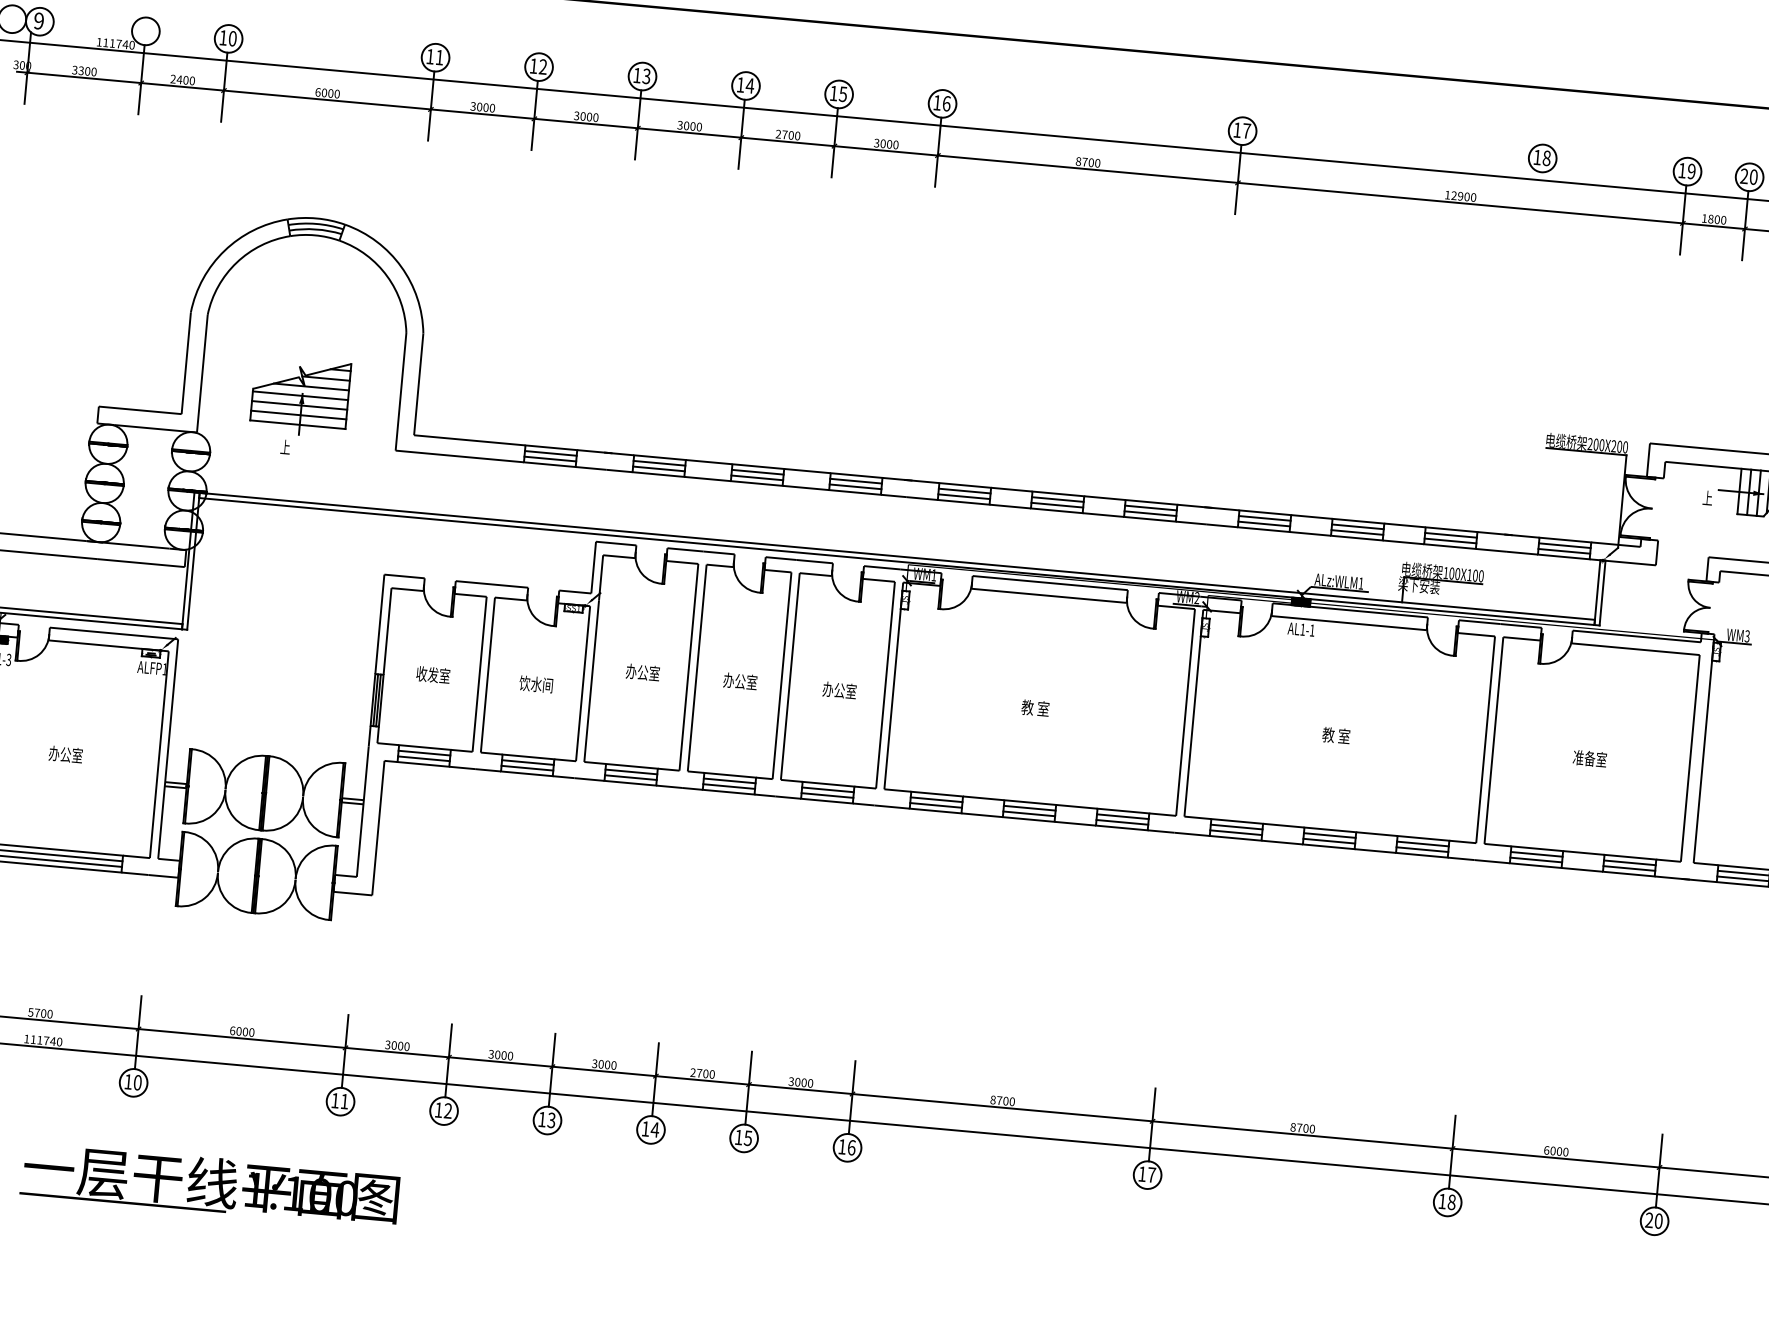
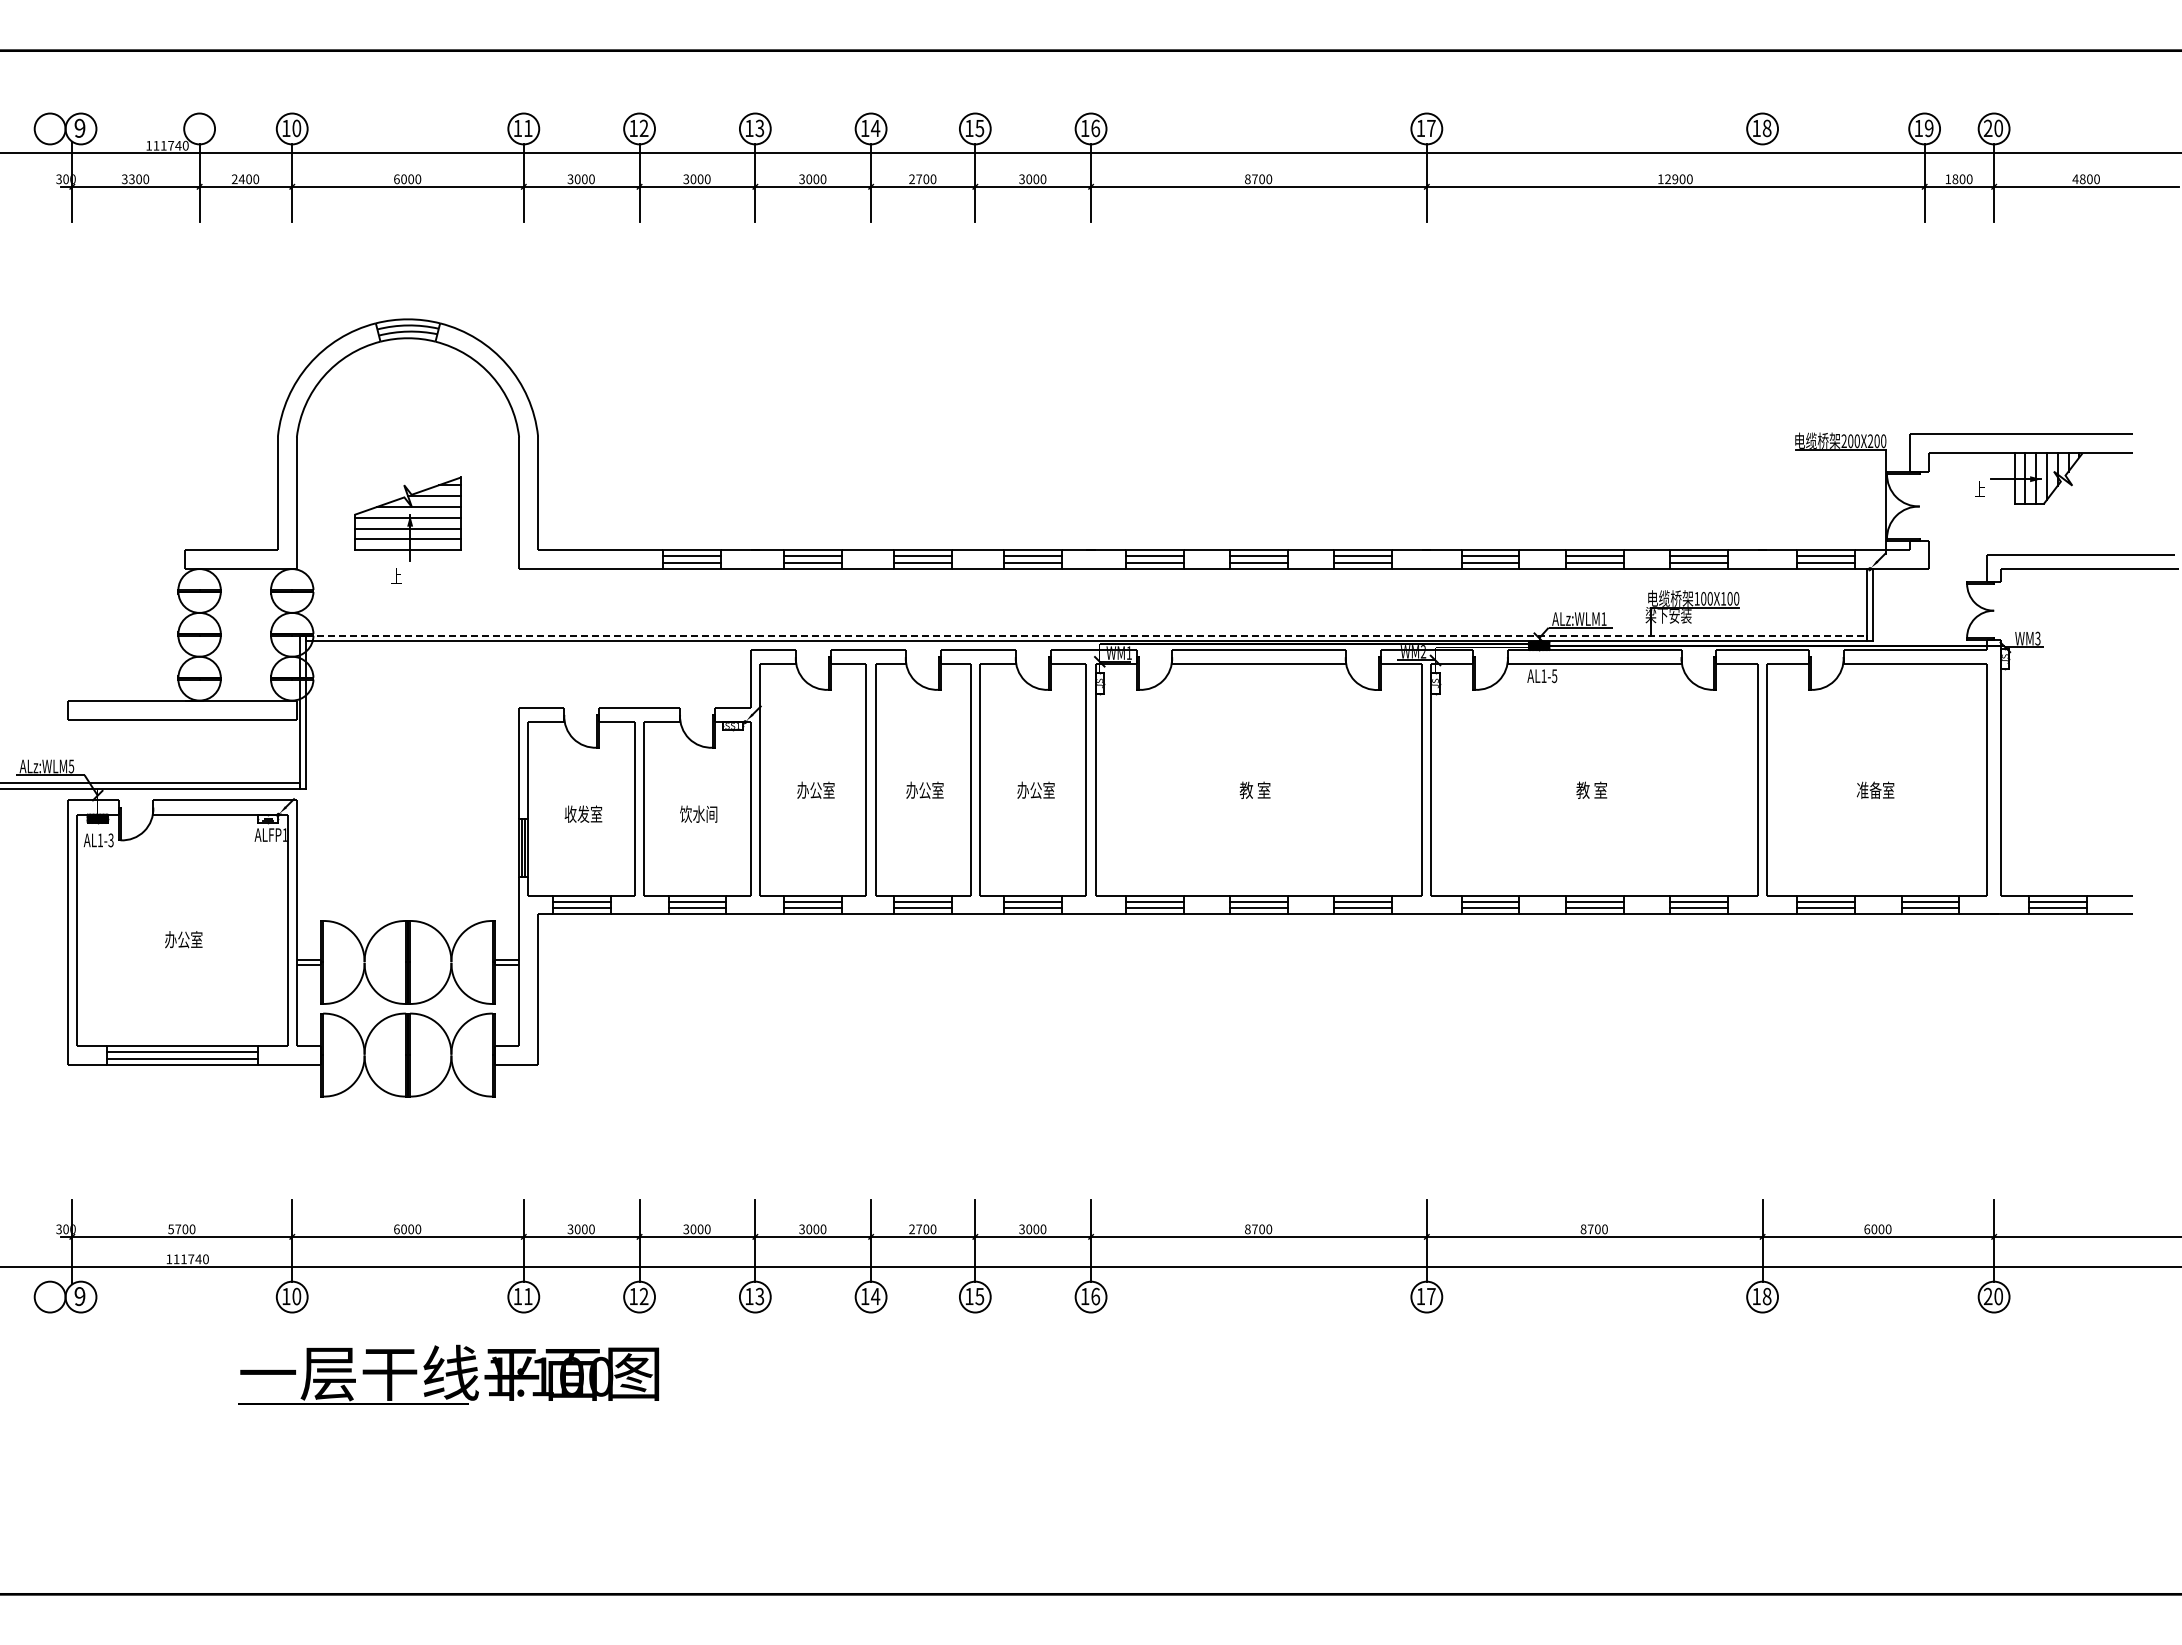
line: (897, 556) -> (1086, 635), solid -> dashed
text: (1312, 630) -> (1554, 676), AL1-1 -> AL1-5
text: (210, 1183) -> (448, 1374), moved

